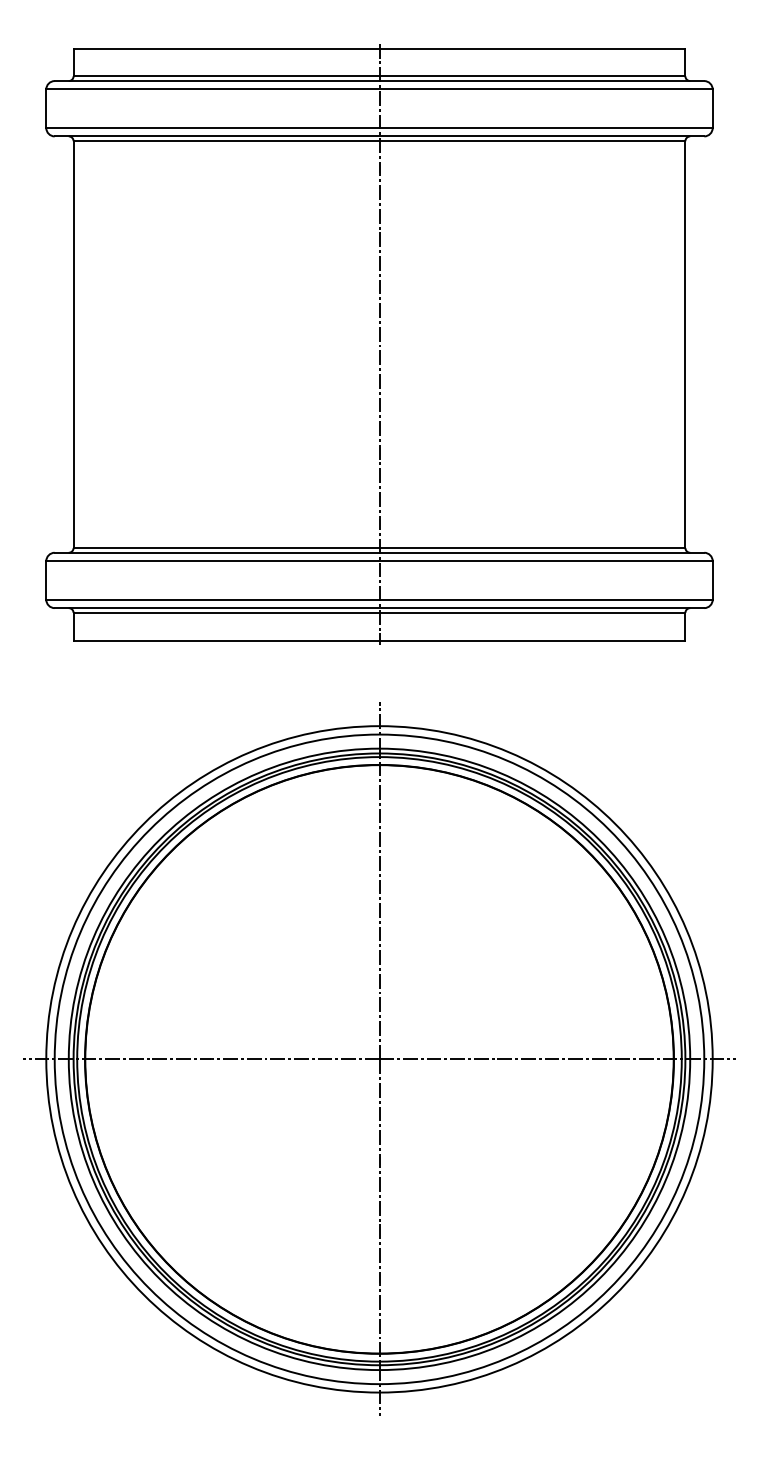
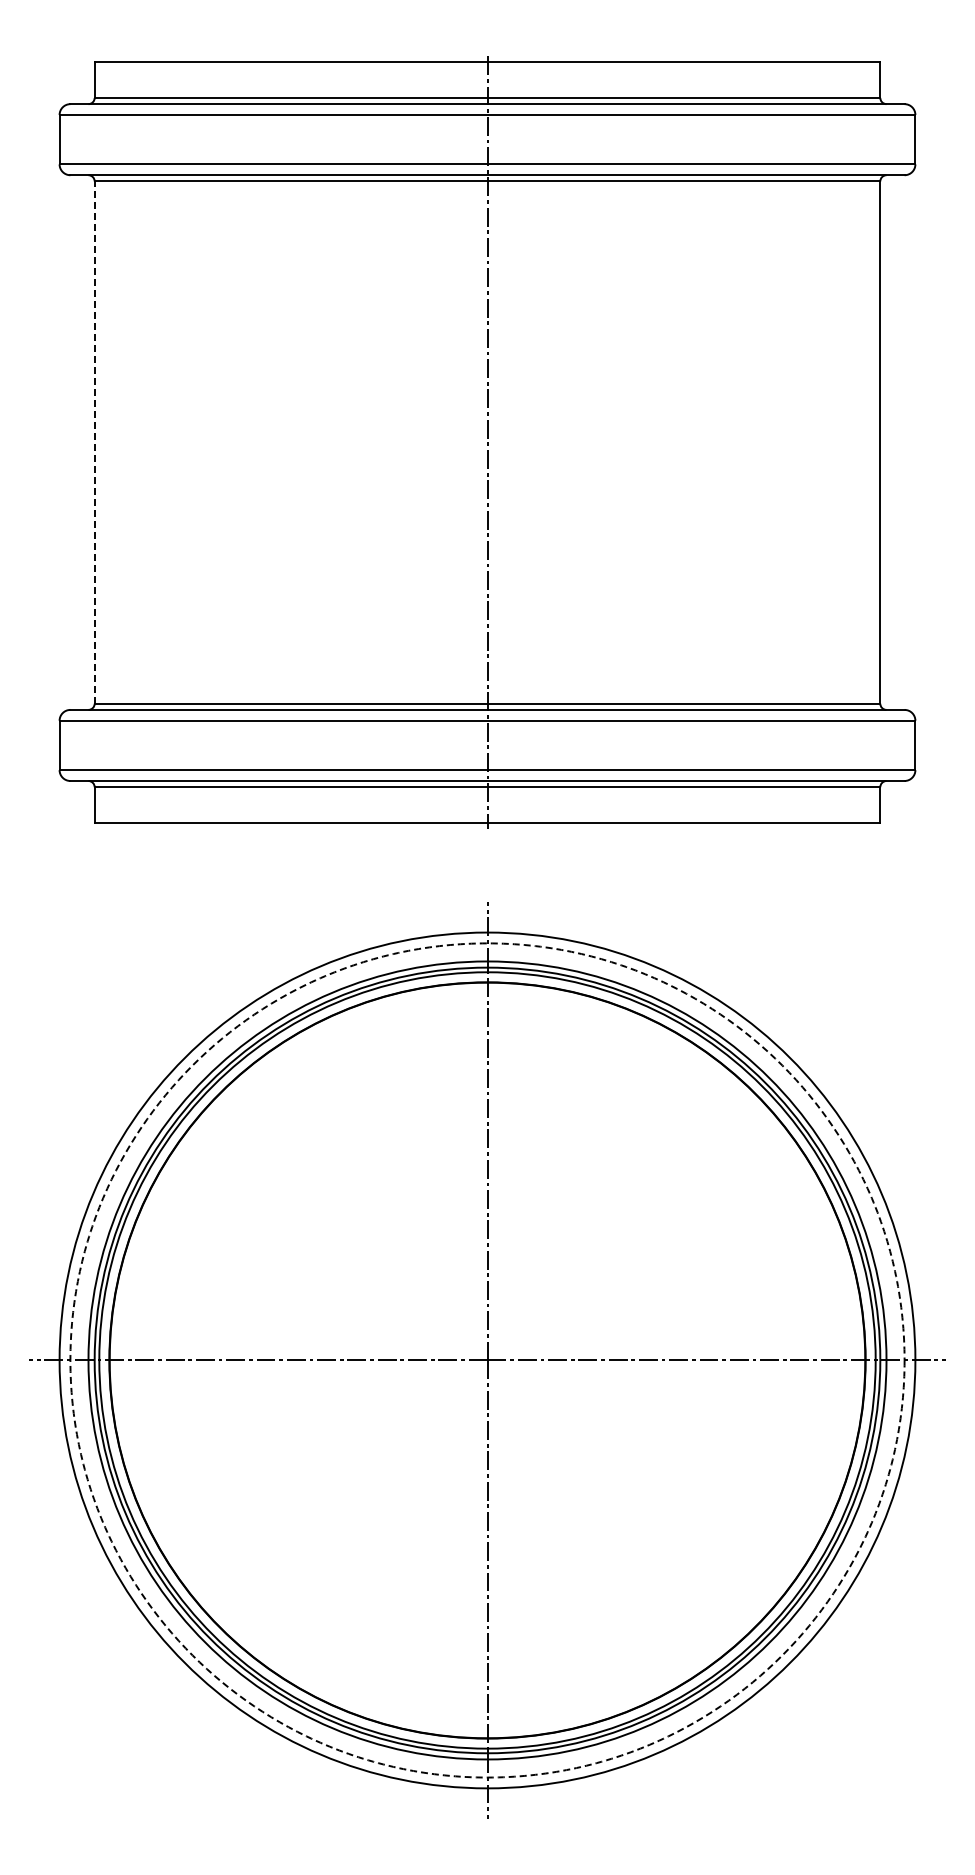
line: (73, 344) -> (94, 442), solid -> dashed
circle: (379, 1059) -> (487, 1360), solid -> dashed

